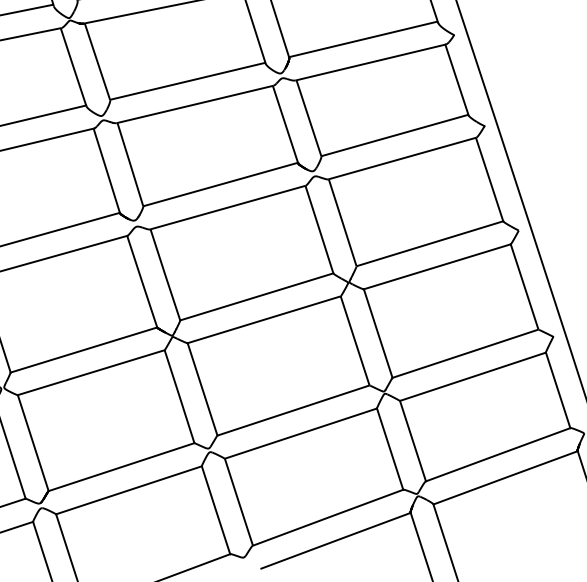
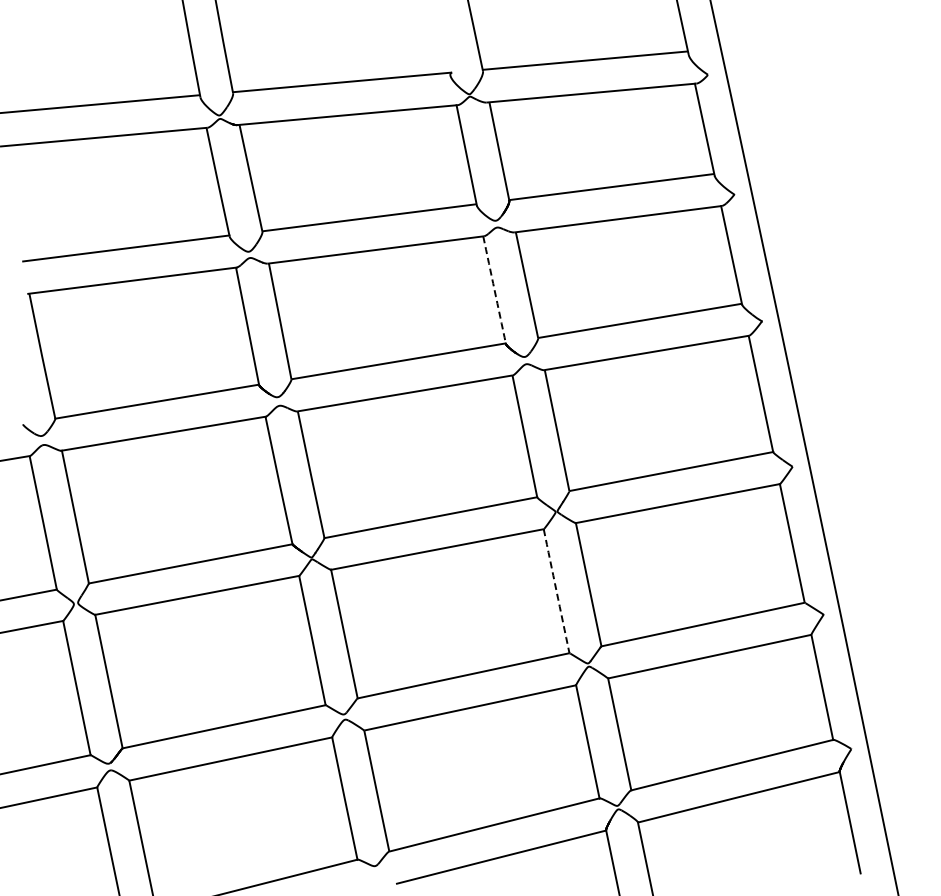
arc: (285, 124) -> (494, 290), solid -> dashed
arc: (355, 341) -> (556, 591), solid -> dashed

